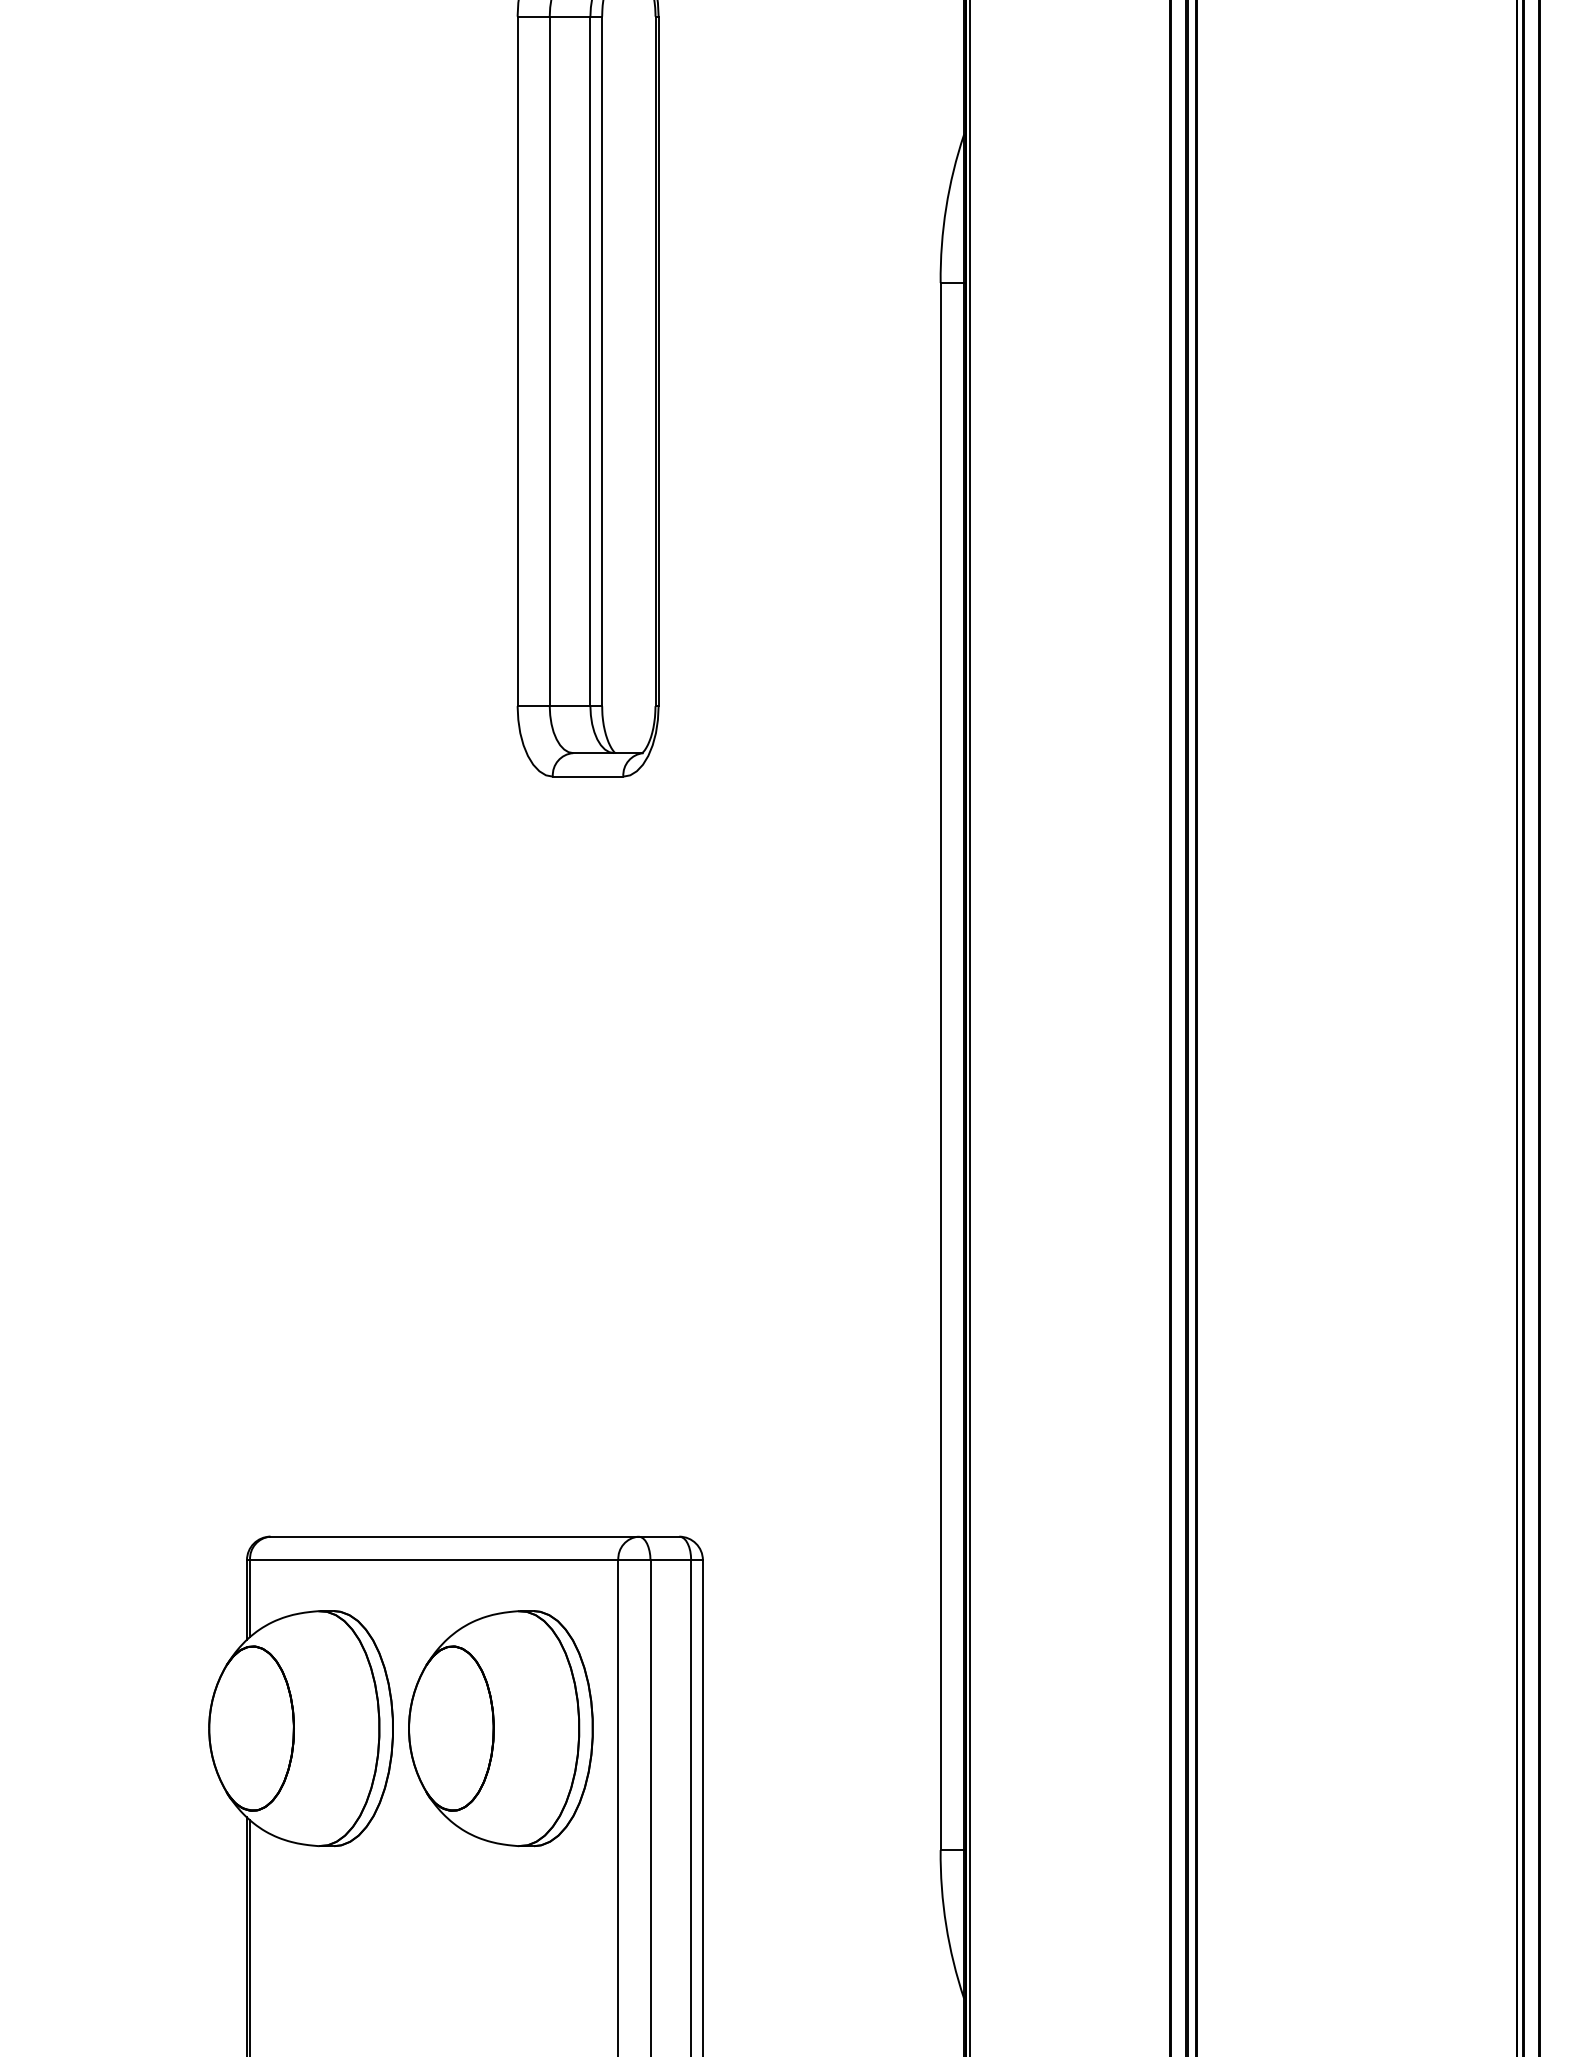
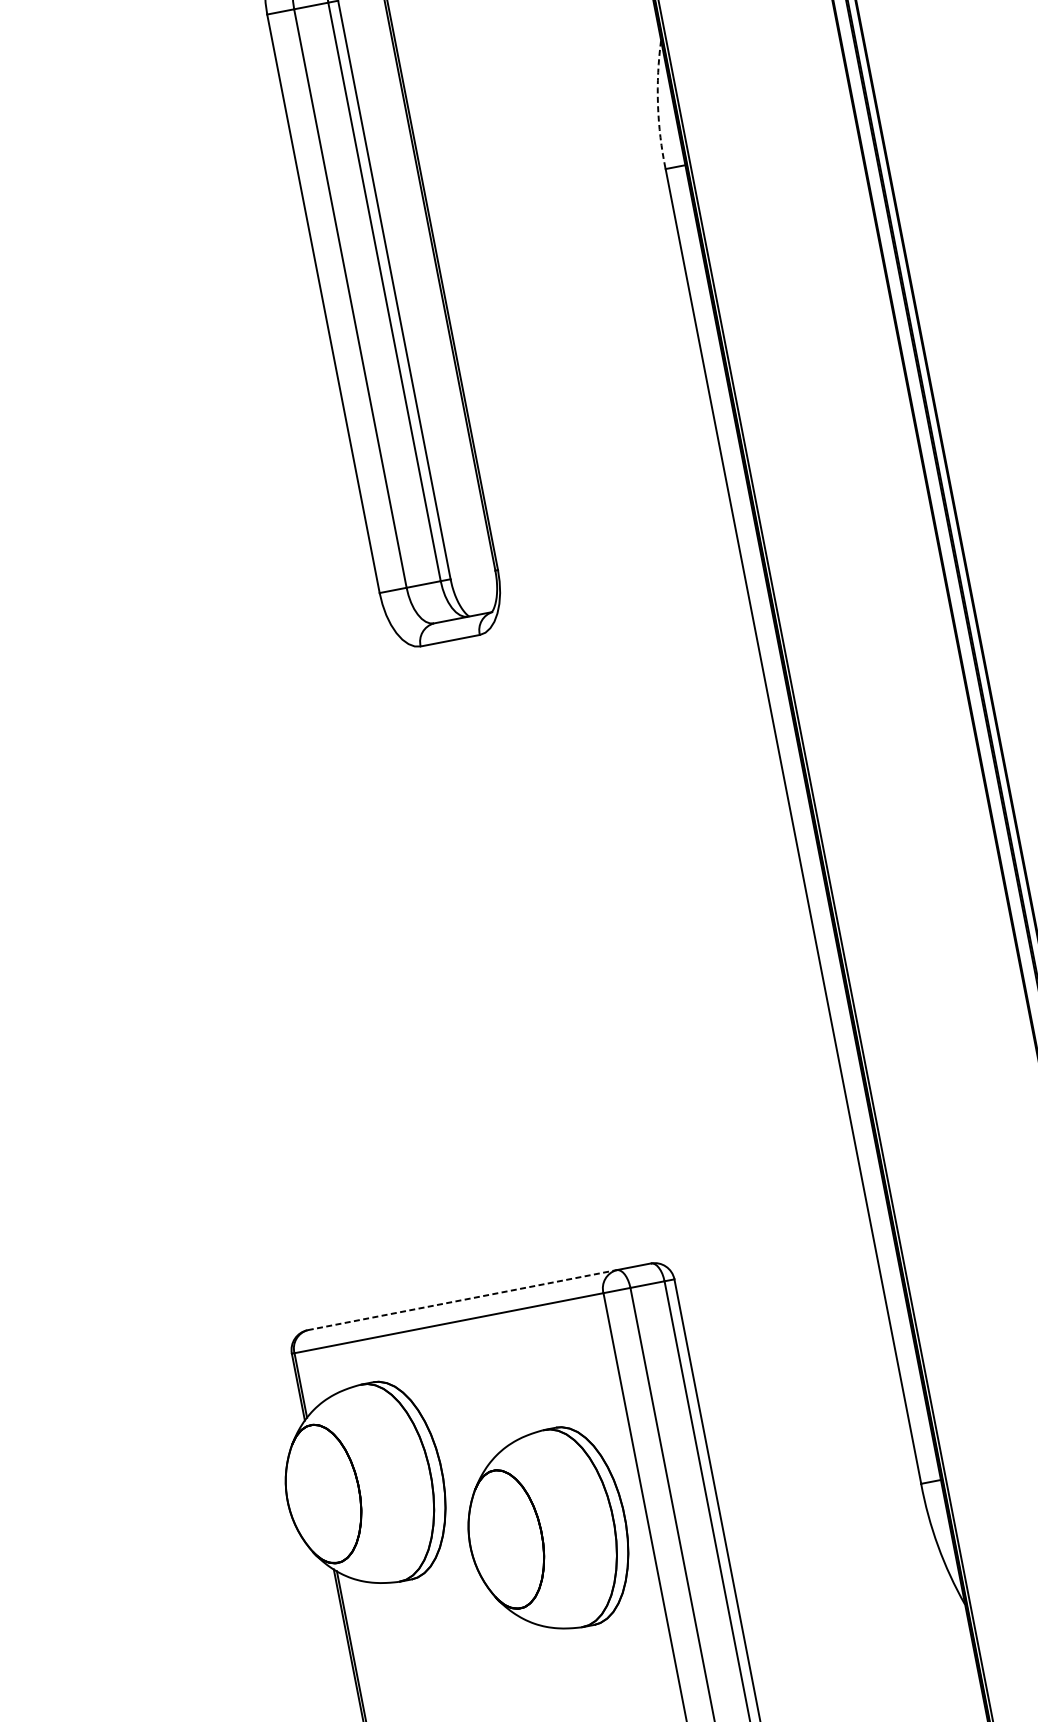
arc: (946, 207) -> (658, 104), solid -> dashed
line: (455, 1536) -> (462, 1299), solid -> dashed
part: (500, 1728) -> (547, 1531), moved

